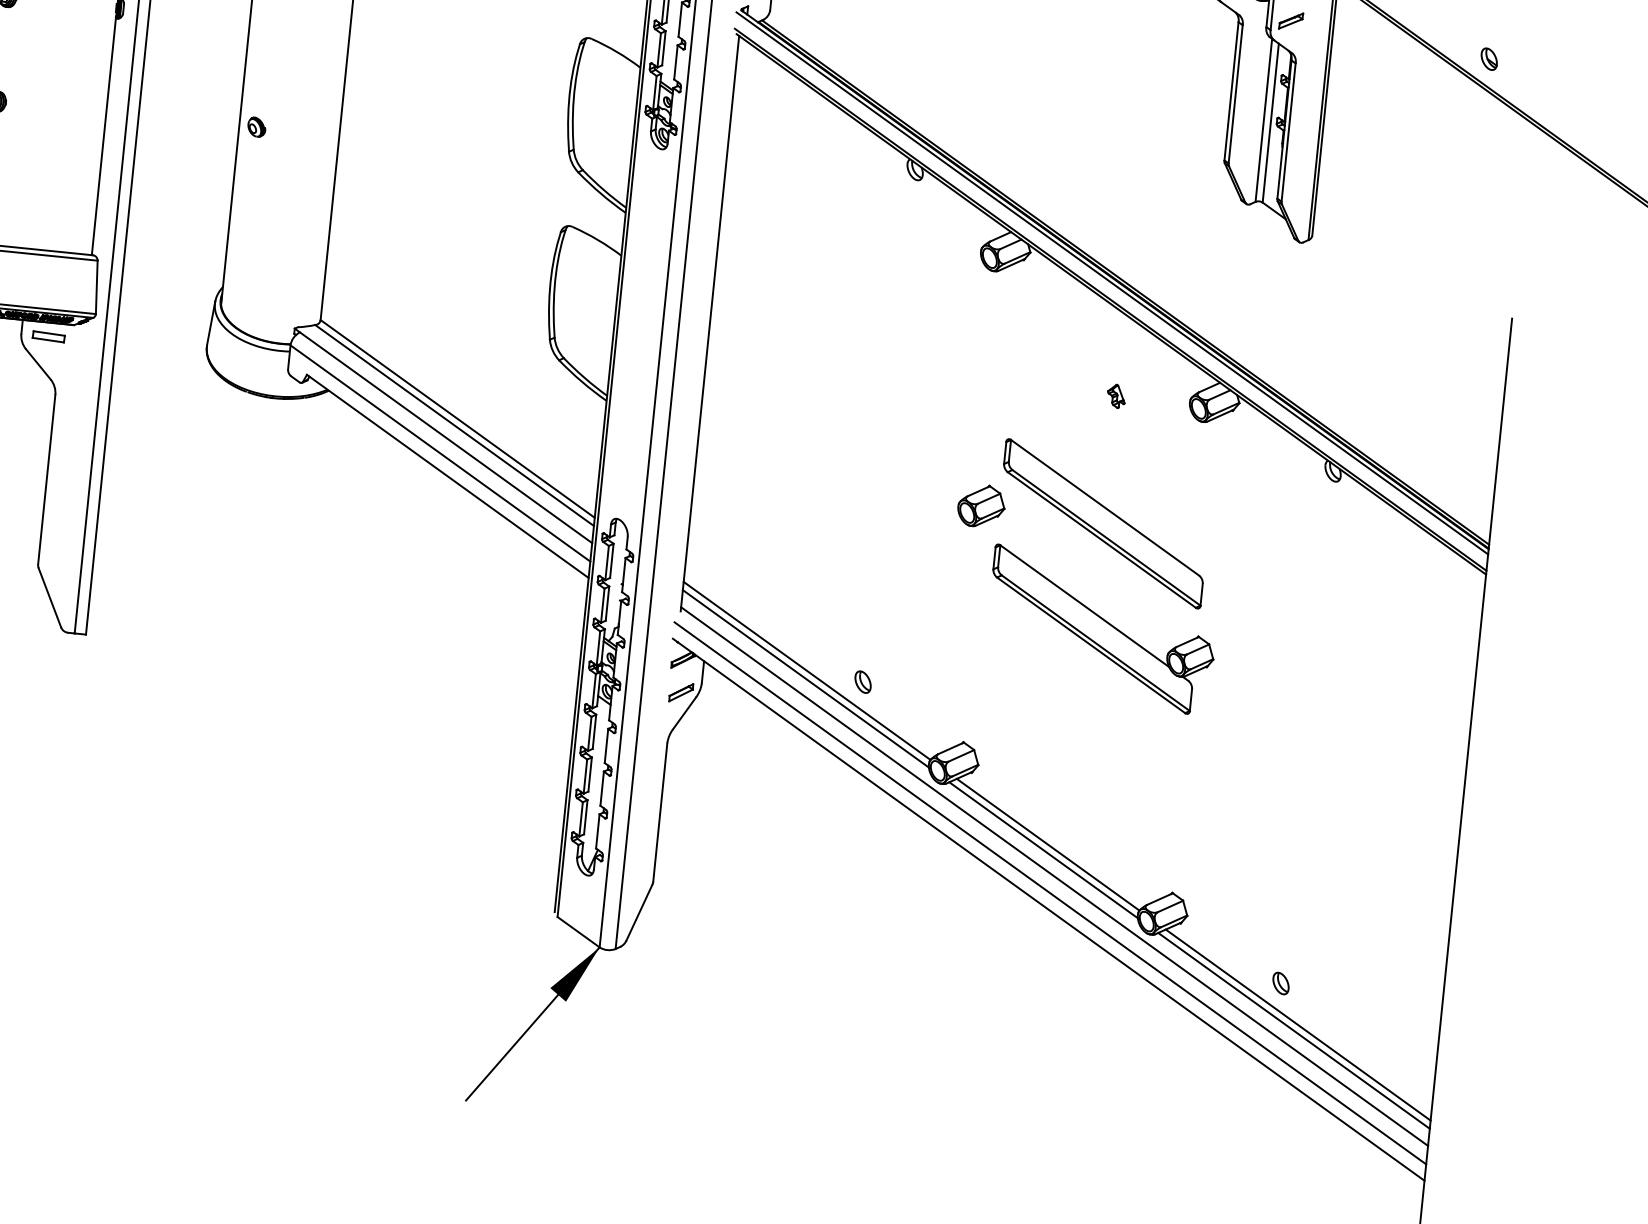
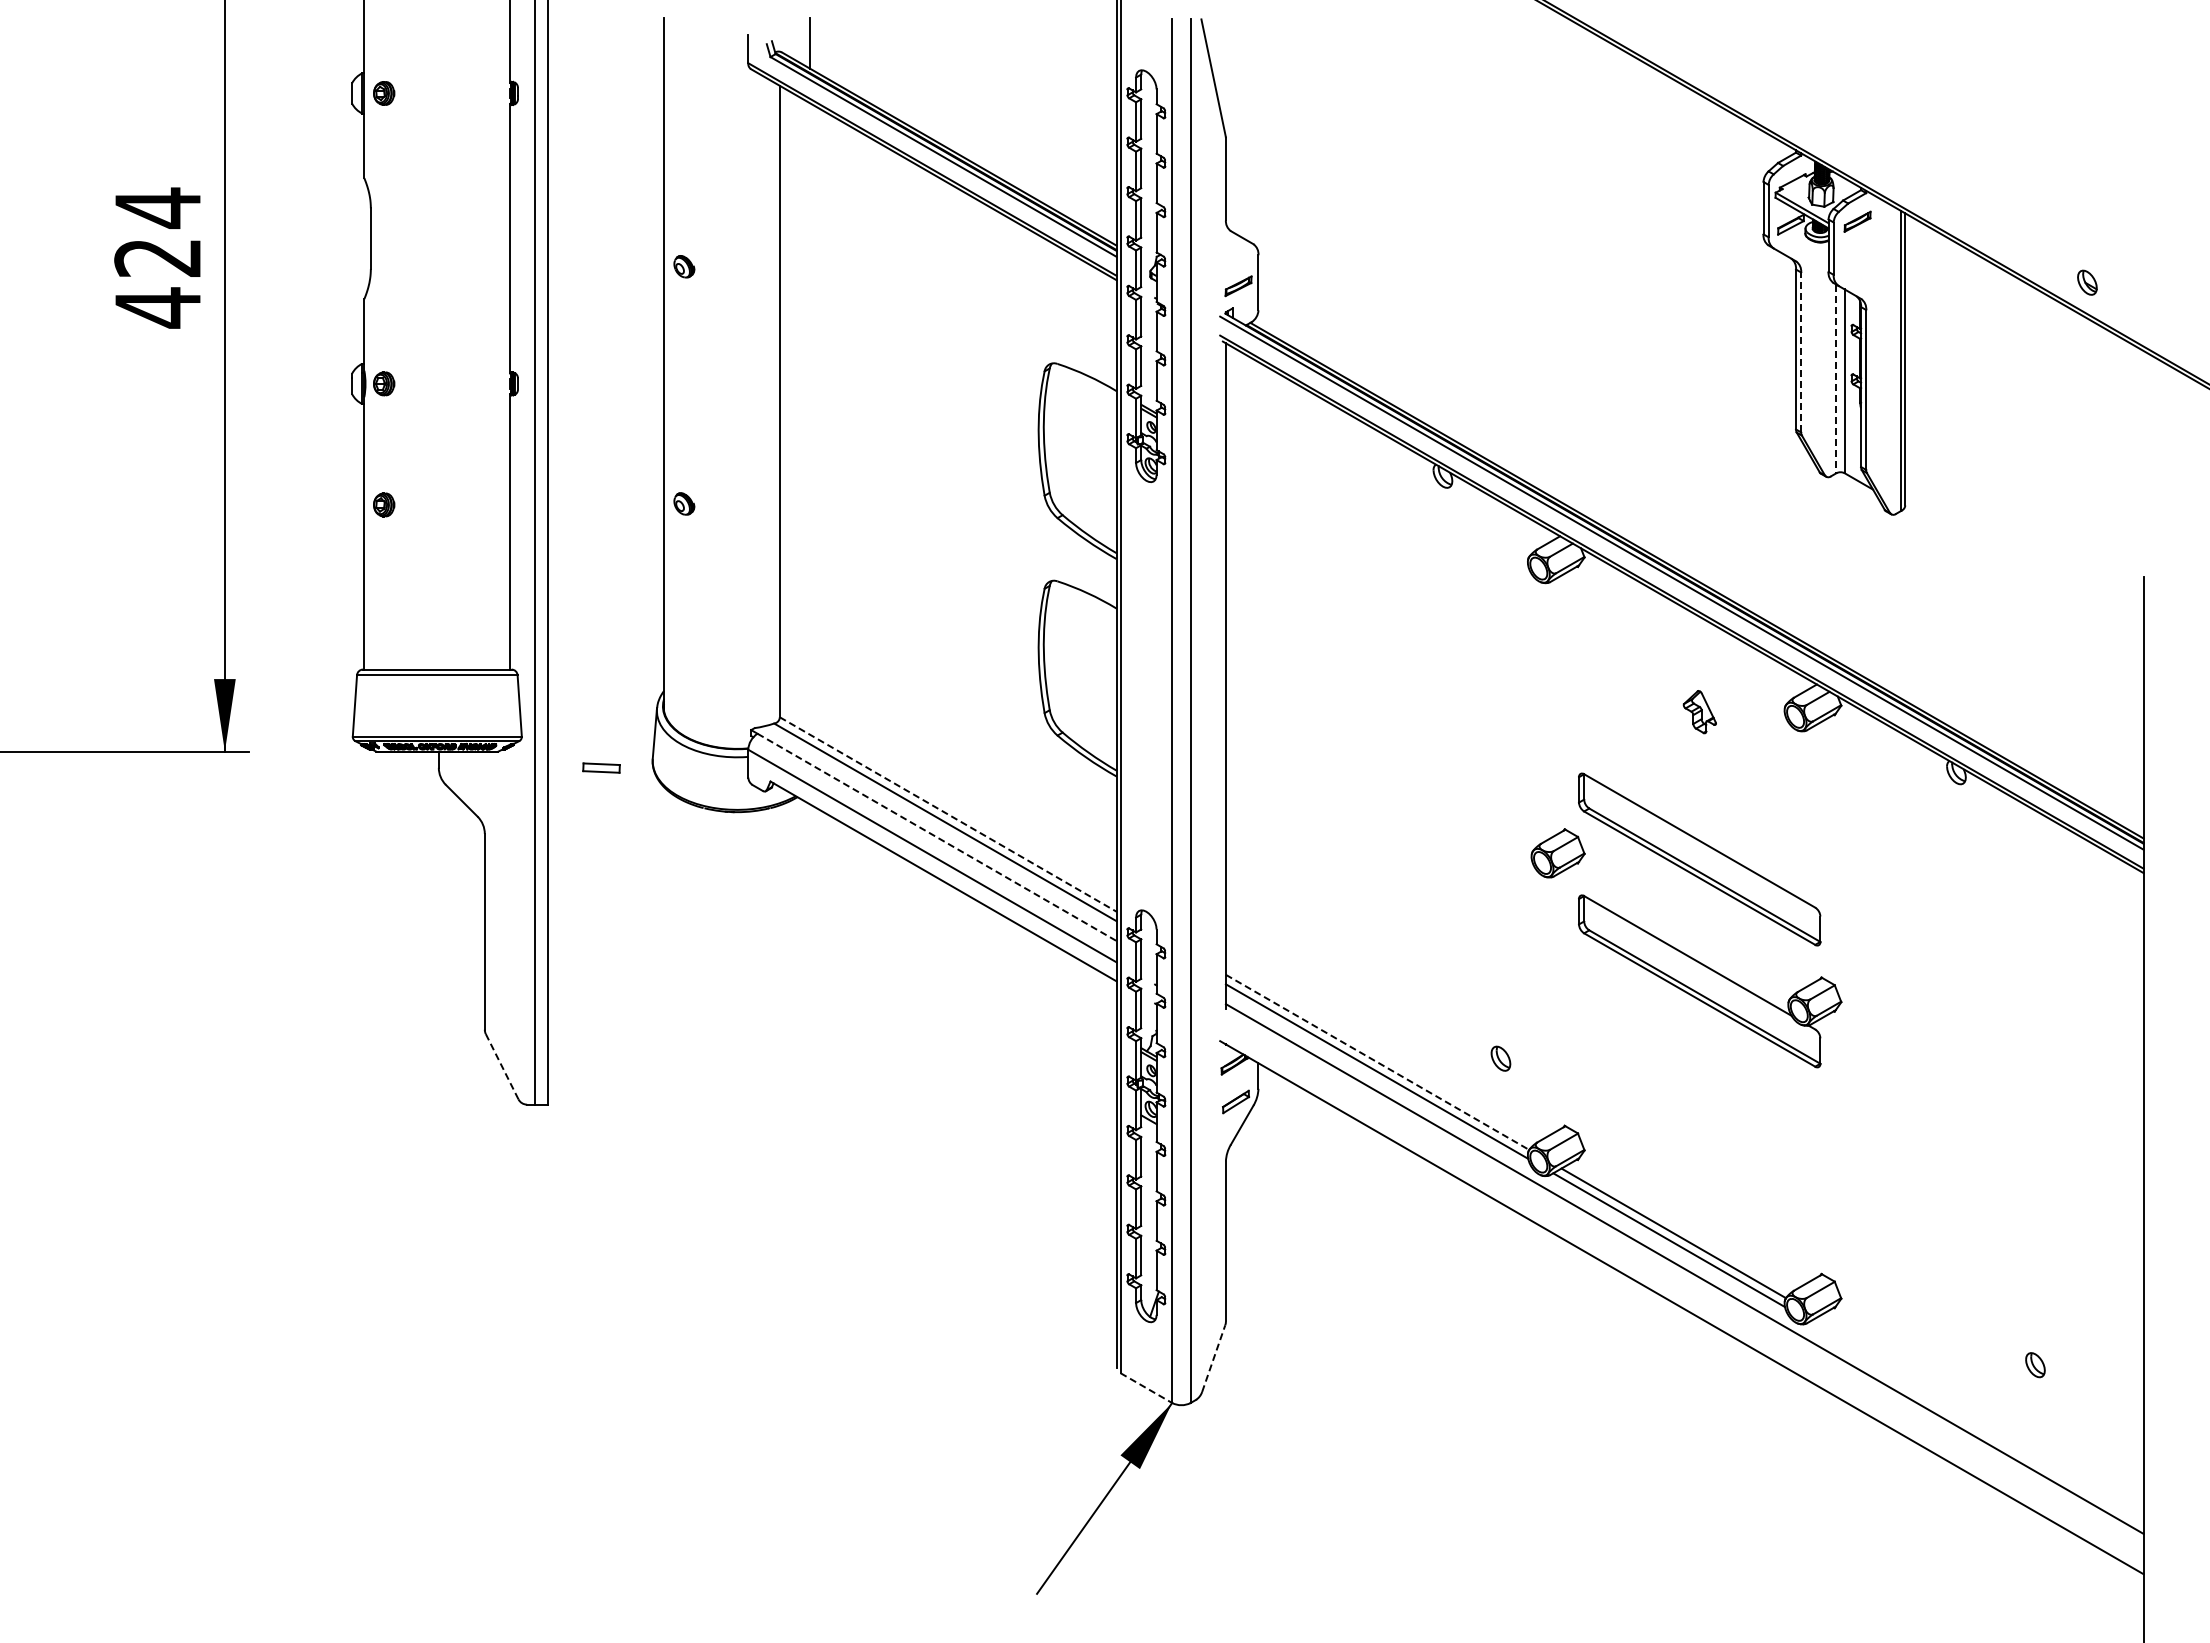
part: (1291, 21) -> (1856, 262), removed
line: (1235, 94) -> (1801, 352), solid -> dashed
line: (1263, 120) -> (1836, 379), solid -> dashed
part: (48, 336) -> (601, 767), moved
part: (1116, 395) -> (1699, 711), size x1.6
line: (457, 418) -> (948, 814), solid -> dashed
line: (446, 437) -> (937, 837), solid -> dashed
line: (49, 597) -> (501, 1066), solid -> dashed
line: (807, 671) -> (1378, 1062), solid -> dashed
part: (862, 681) -> (1500, 1058), moved
line: (1050, 893) -> (1681, 1288), removed
line: (639, 912) -> (1213, 1358), solid -> dashed
line: (578, 932) -> (1146, 1388), solid -> dashed
part: (1281, 983) -> (2035, 1365), moved
line: (1297, 1024) -> (1980, 1410), removed
line: (1293, 1030) -> (1976, 1417), removed

